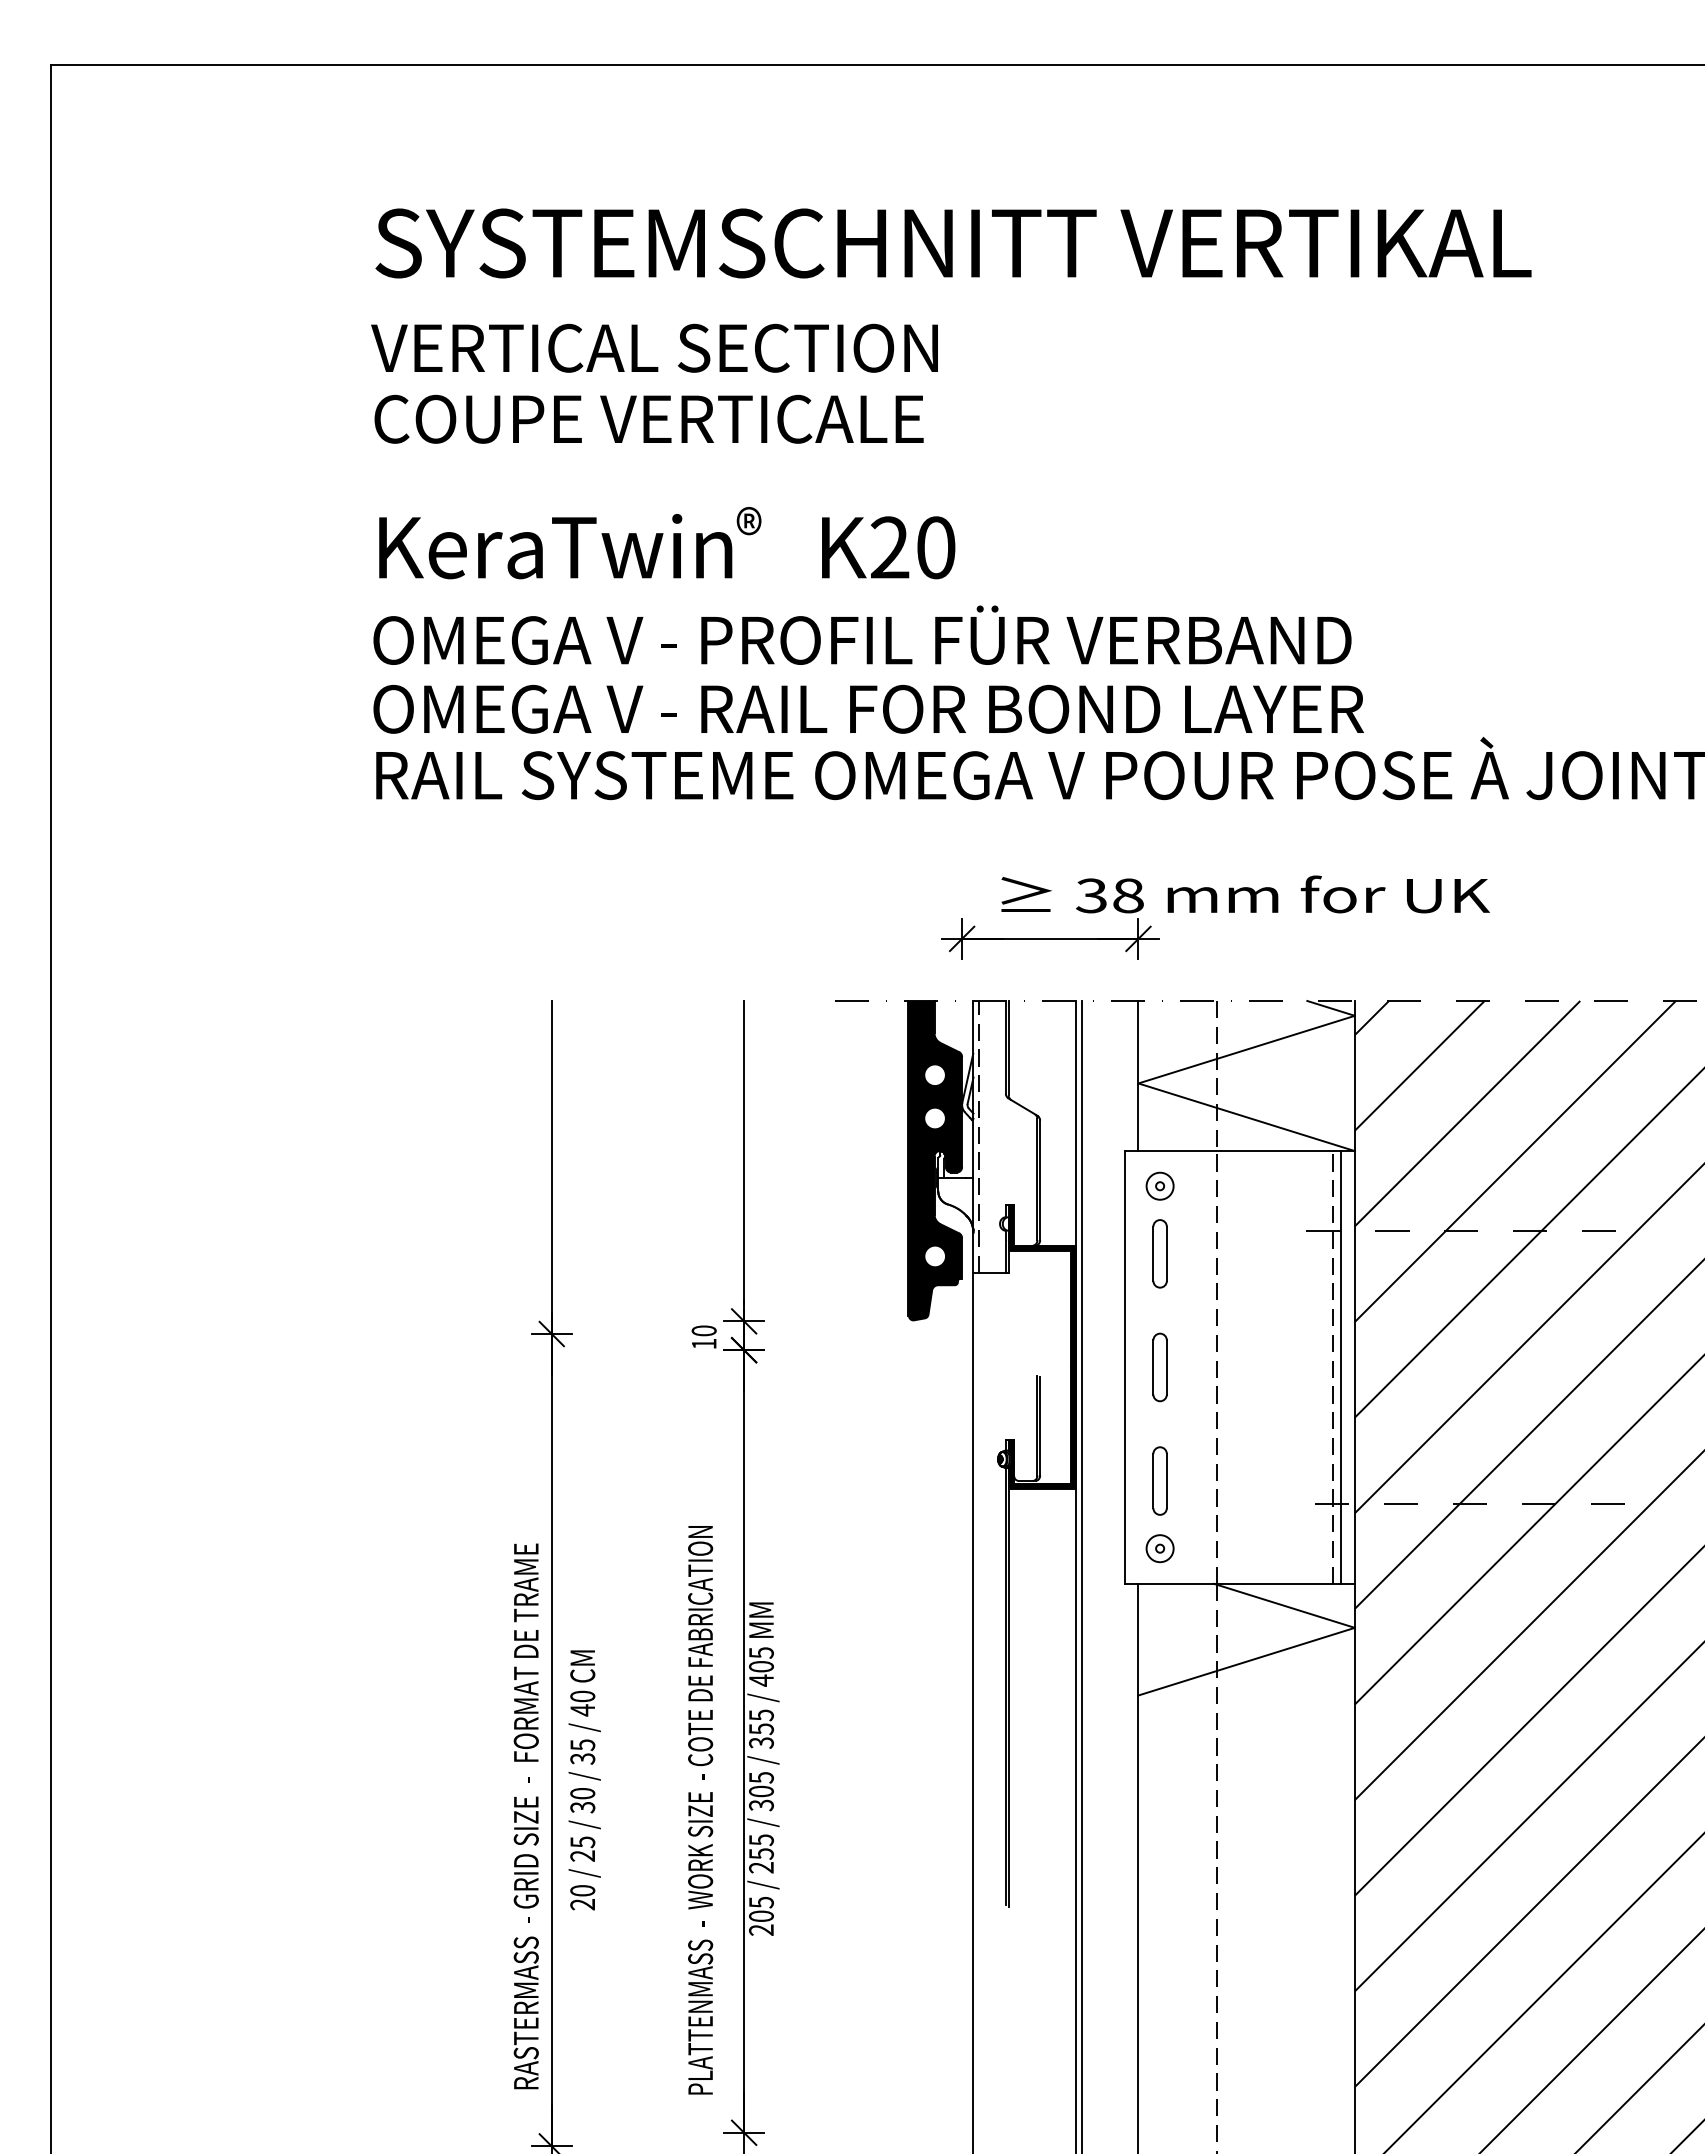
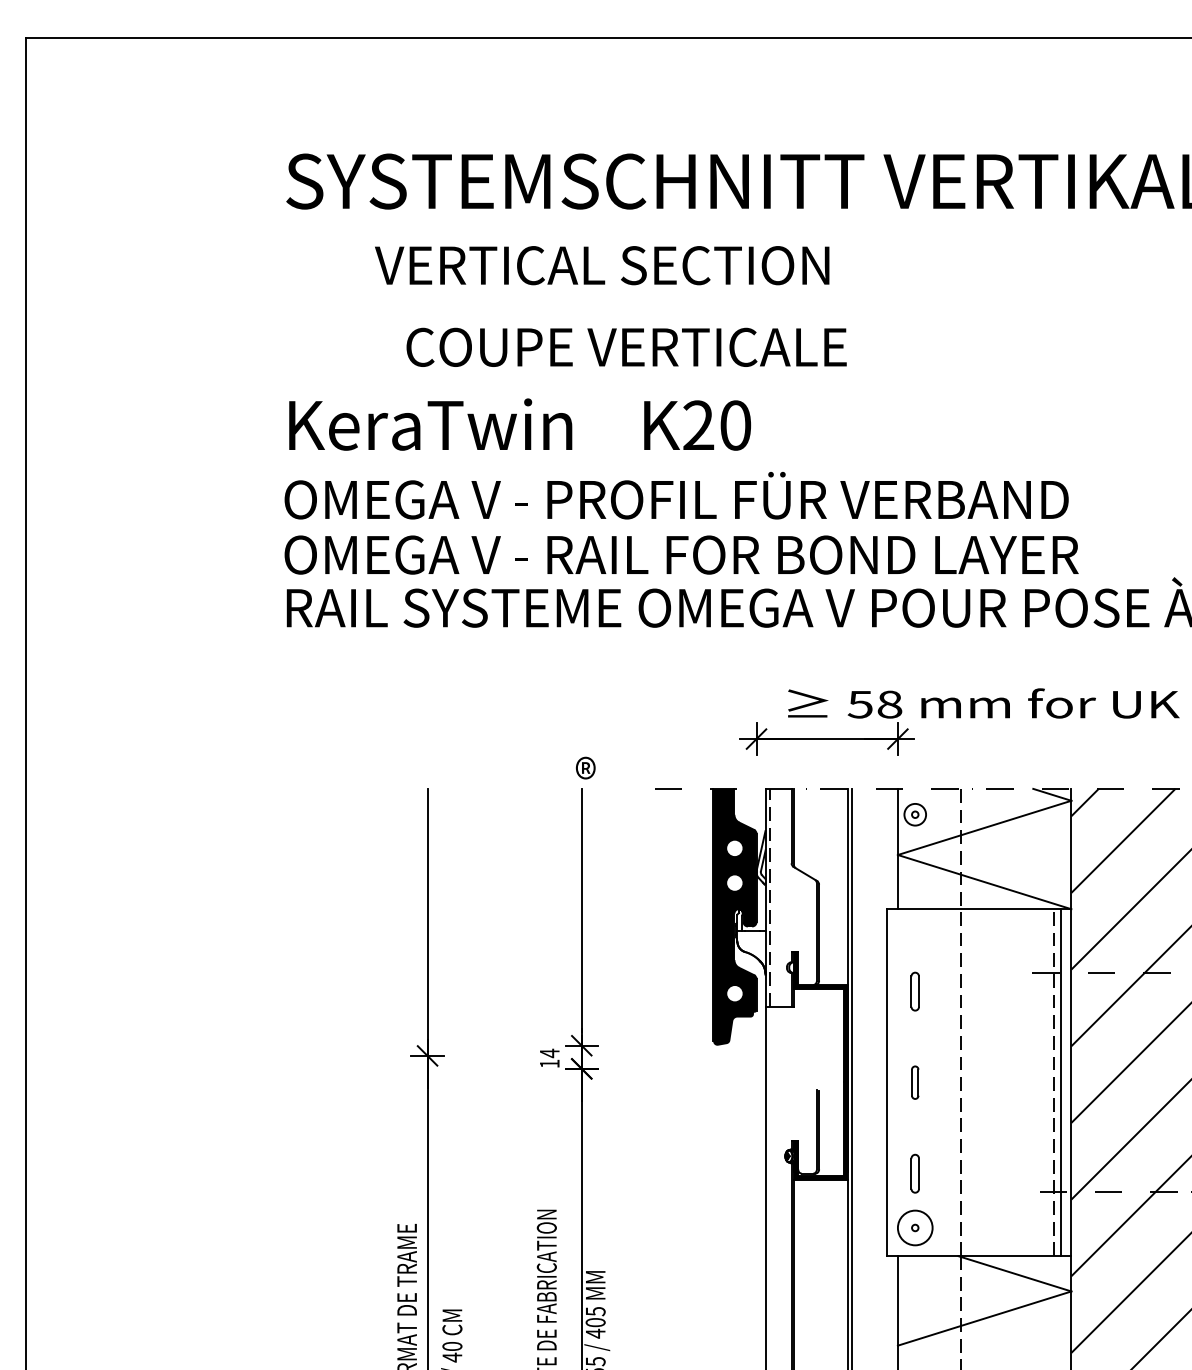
text: (654, 347) -> (602, 264), moved
text: (648, 418) -> (626, 346), moved
text: (748, 521) -> (585, 768), moved
text: (1091, 895) -> (860, 704), 38 -> 58
part: (1159, 1185) -> (914, 814), moved
part: (1159, 1253) -> (914, 991), size x0.7
text: (703, 1330) -> (549, 1053), 10 -> 14
part: (1159, 1367) -> (914, 1082), size x0.6
part: (1159, 1480) -> (914, 1173), size x0.7
circle: (1159, 1548) -> (914, 1227), size x1.6

